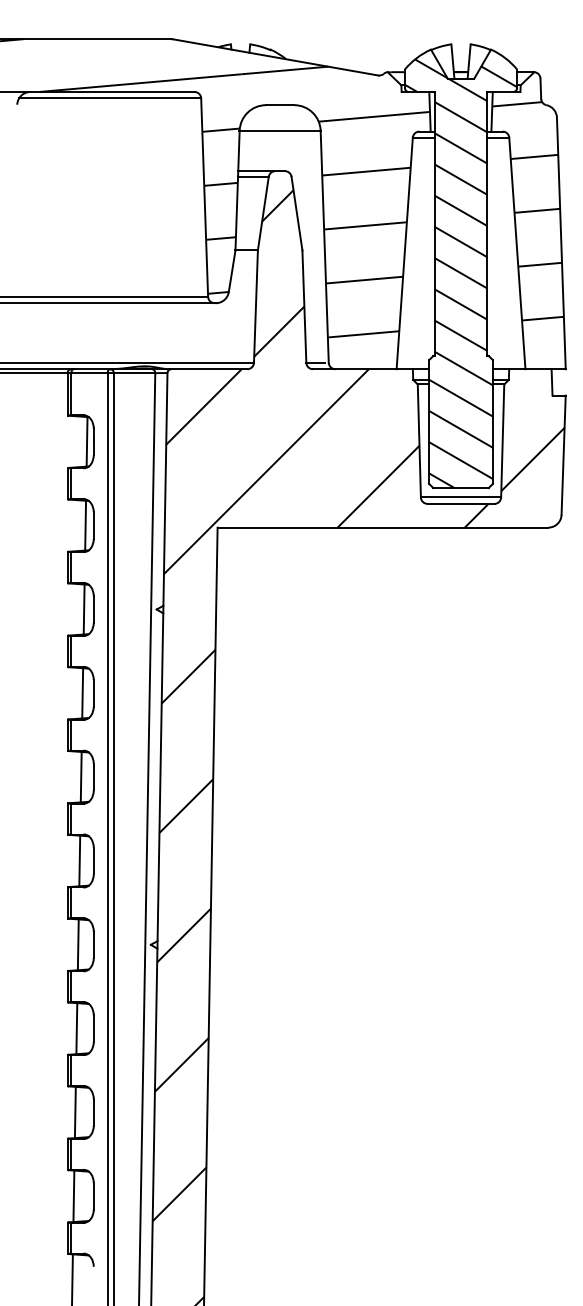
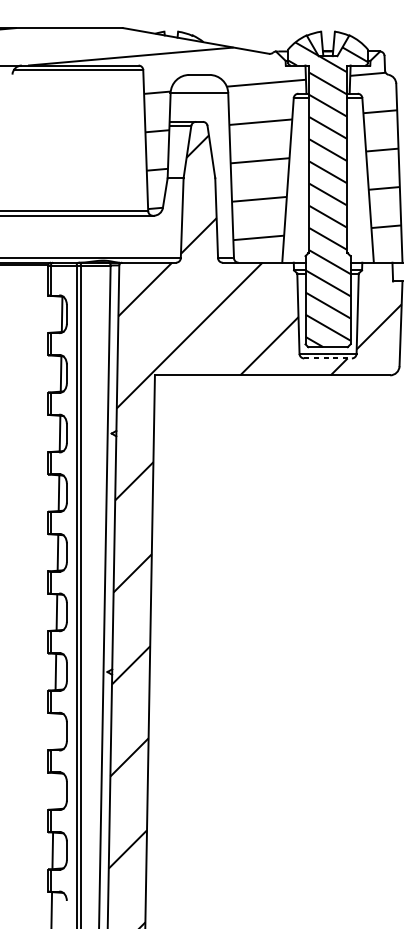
line: (461, 503) -> (328, 358), solid -> dashed
line: (76, 1028) -> (54, 731), removed
line: (74, 1112) -> (53, 791), removed

